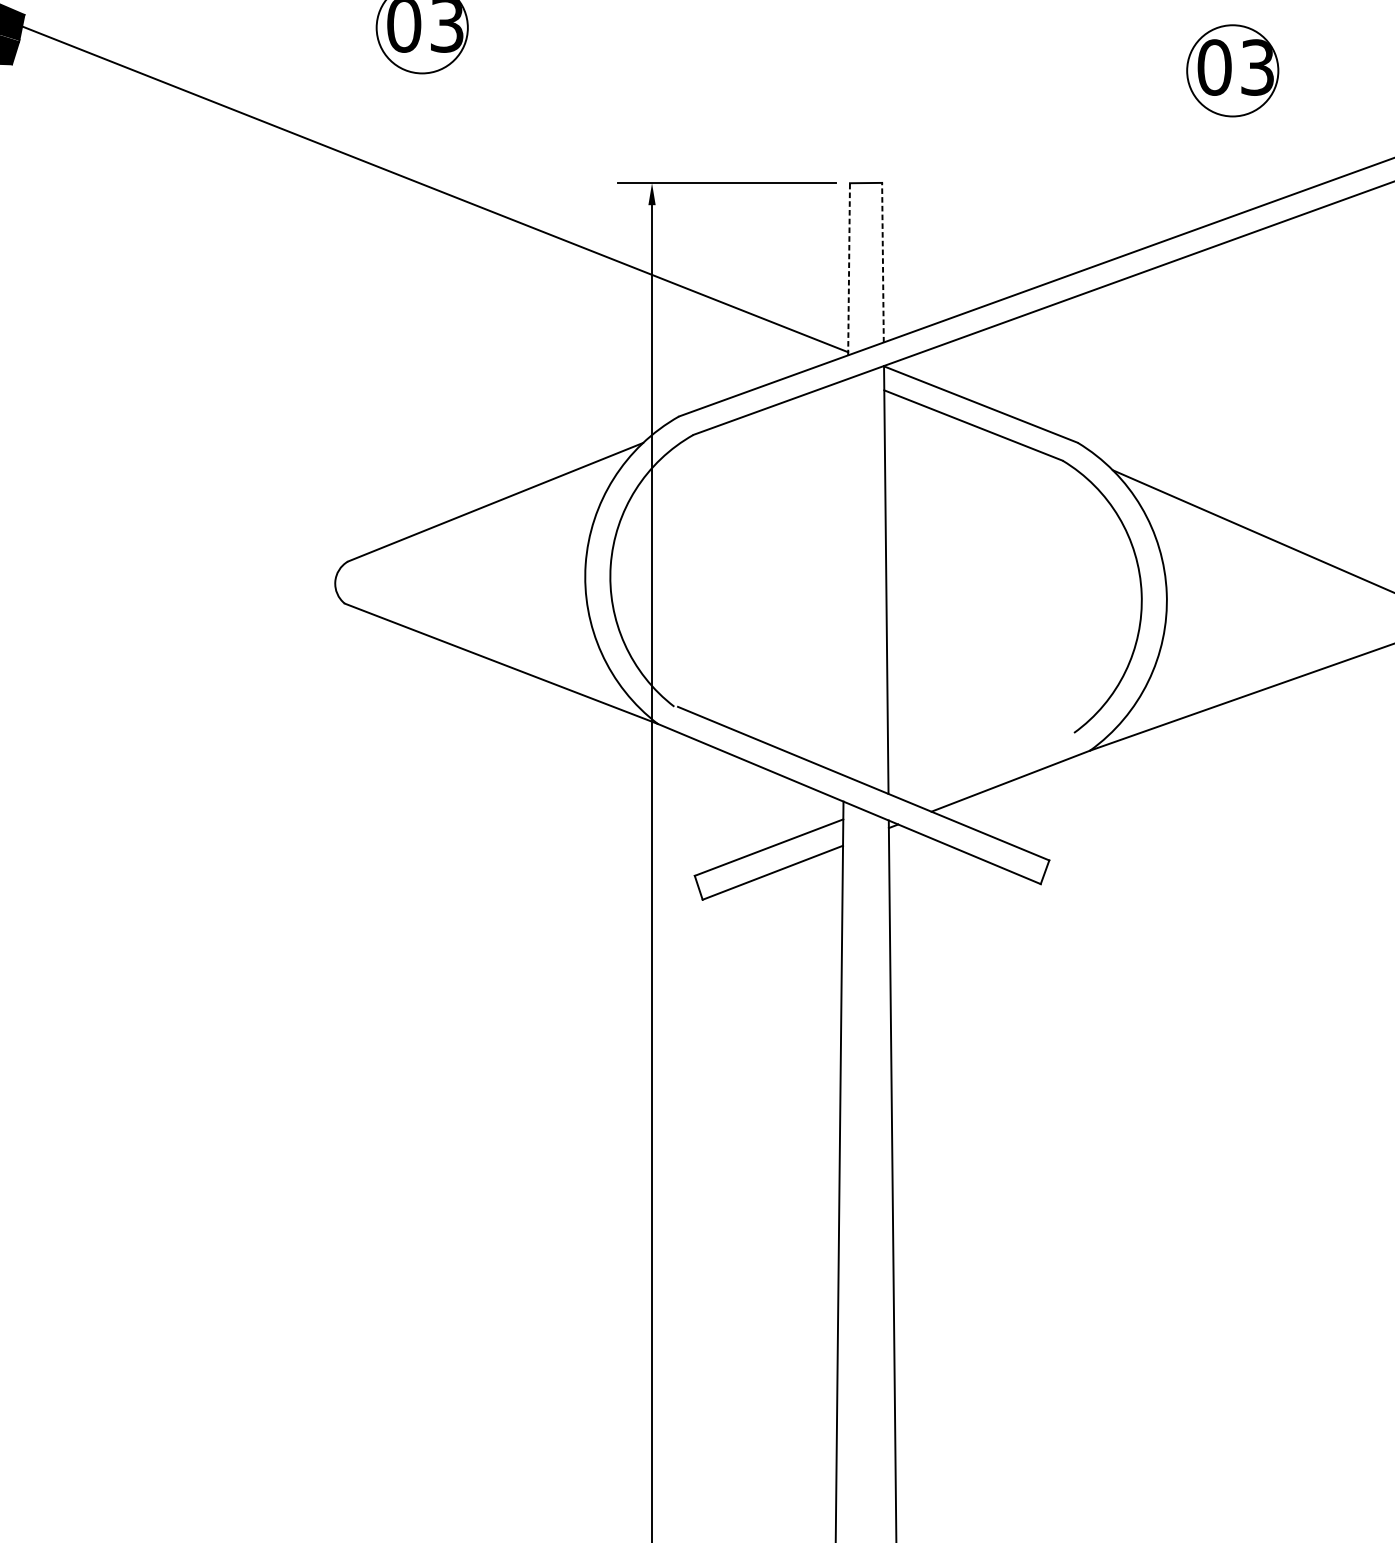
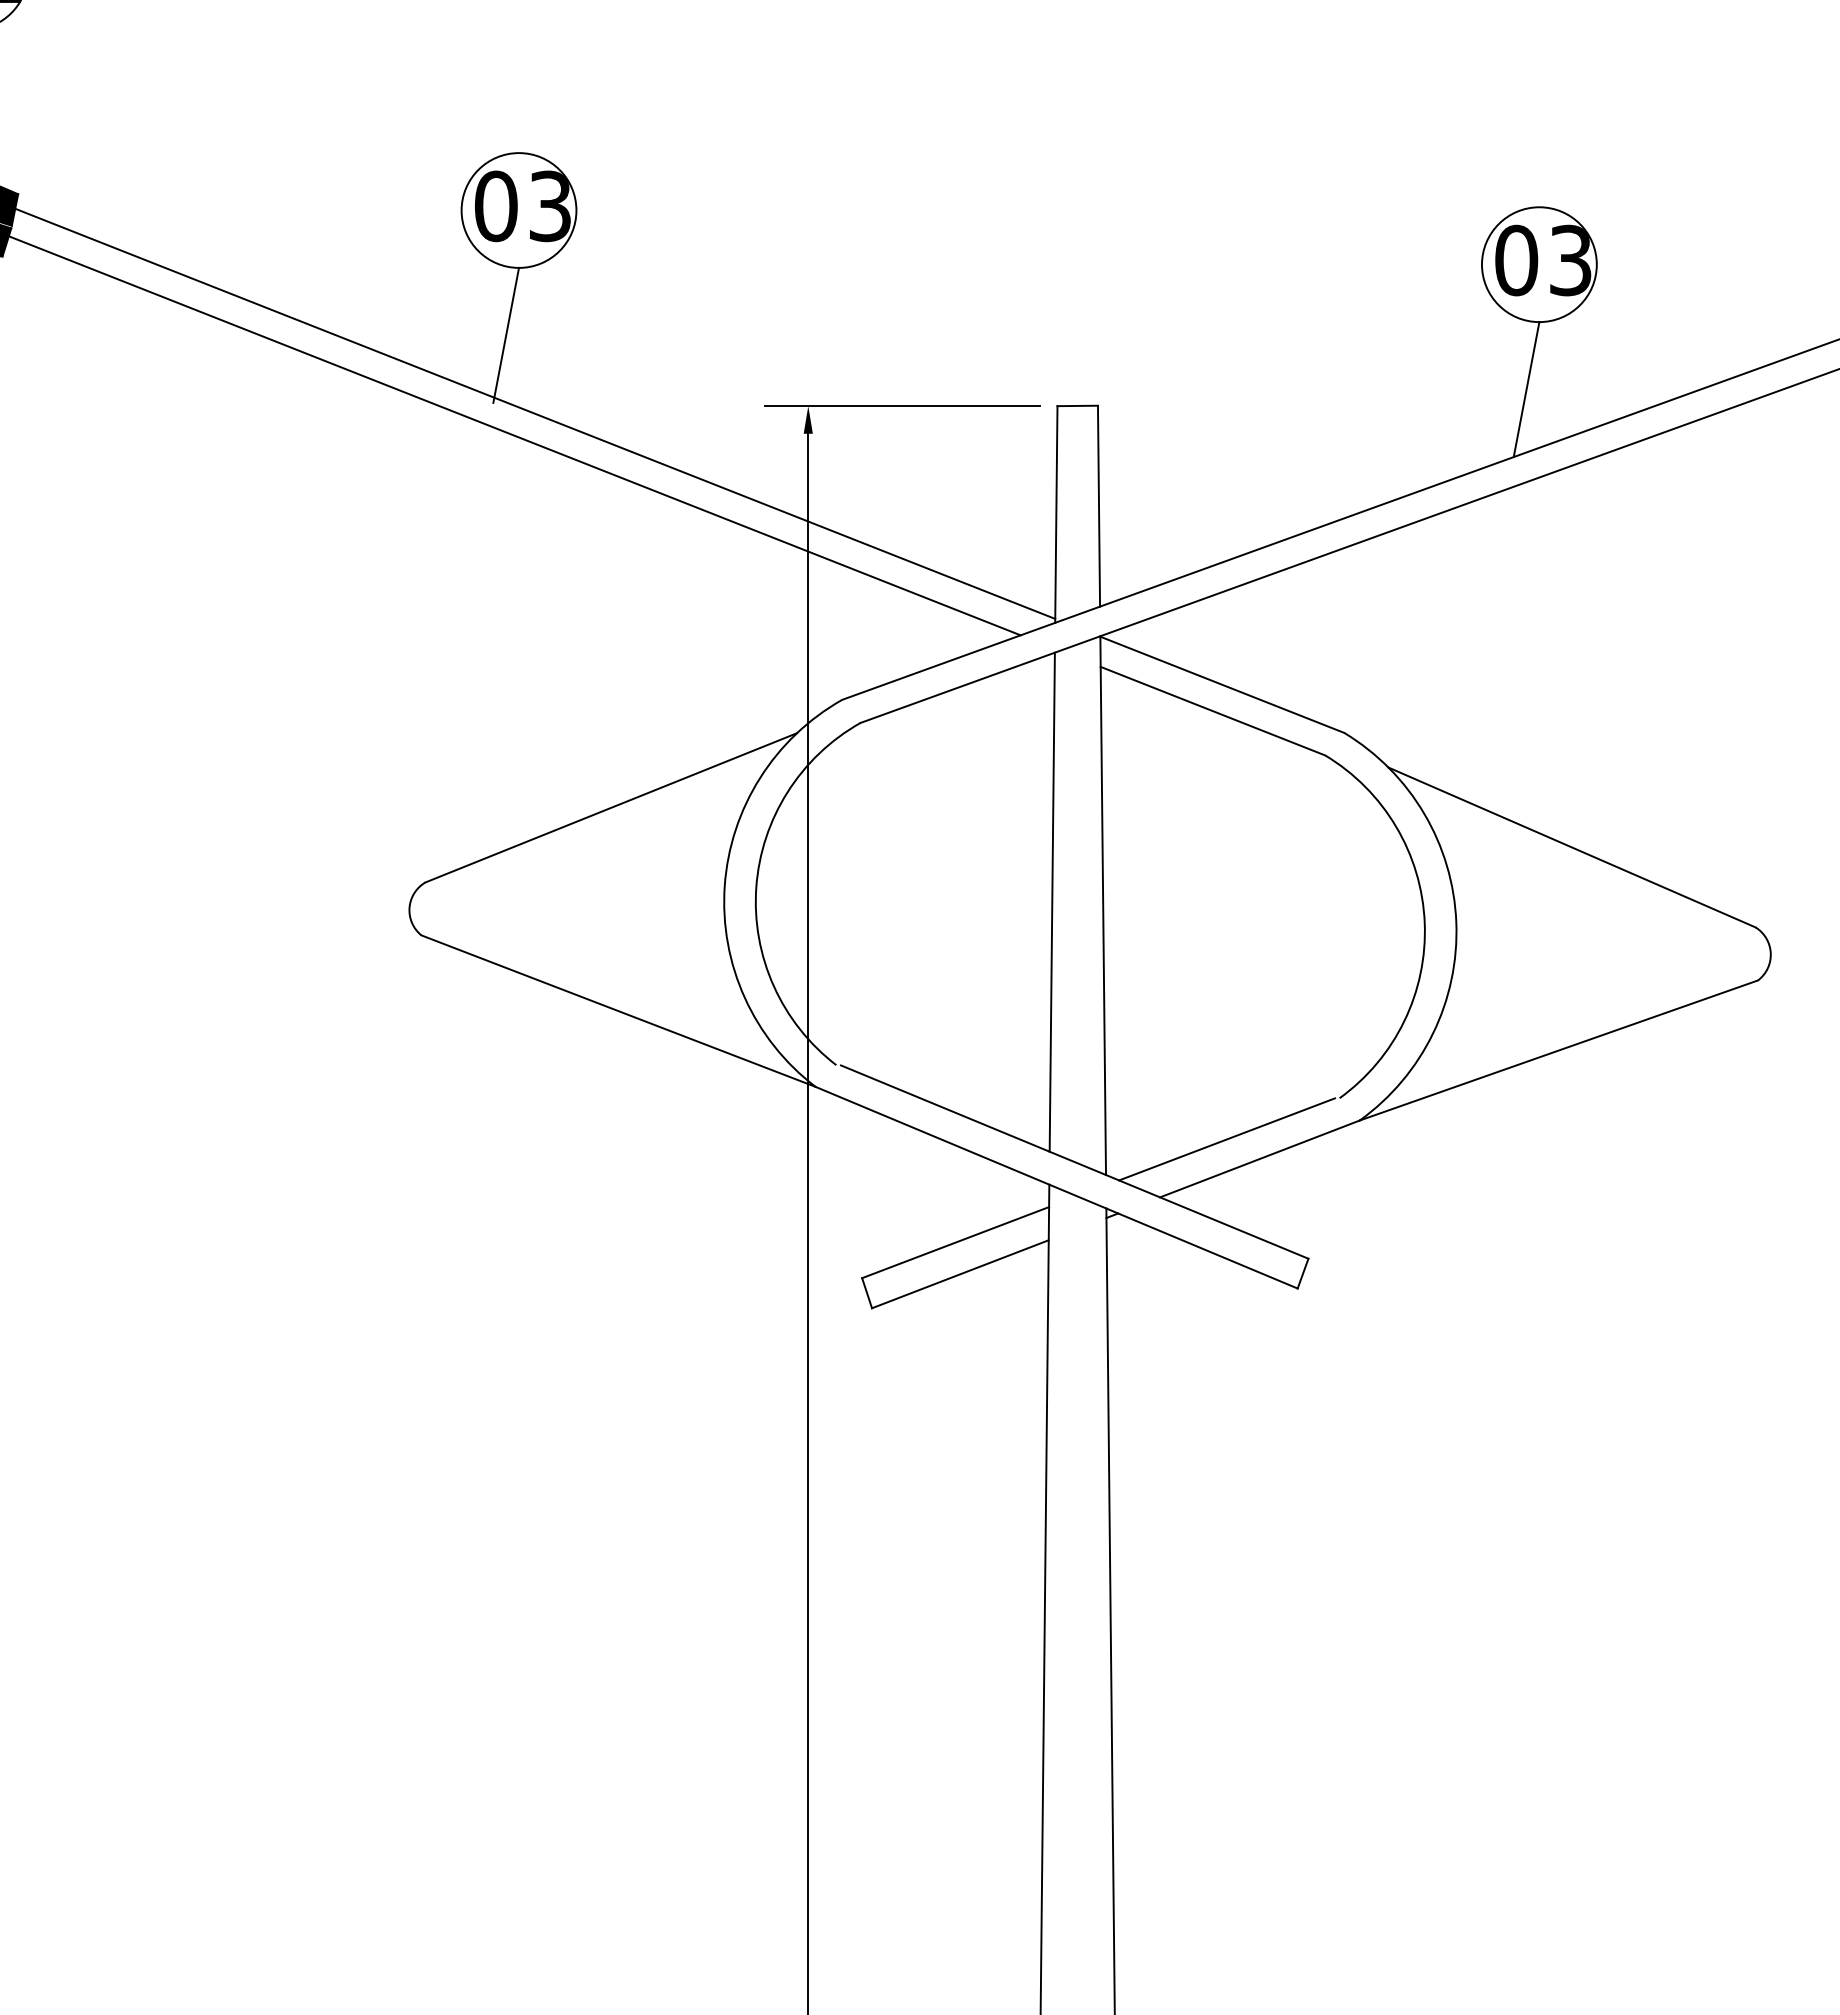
line: (412, 126) -> (506, 334), added
line: (1222, 170) -> (1526, 389), added
line: (418, 206) -> (514, 435), added
line: (883, 262) -> (1099, 505), dashed -> solid
line: (849, 269) -> (1056, 514), dashed -> solid
line: (845, 576) -> (1051, 901), added
line: (984, 765) -> (1226, 1139), added

